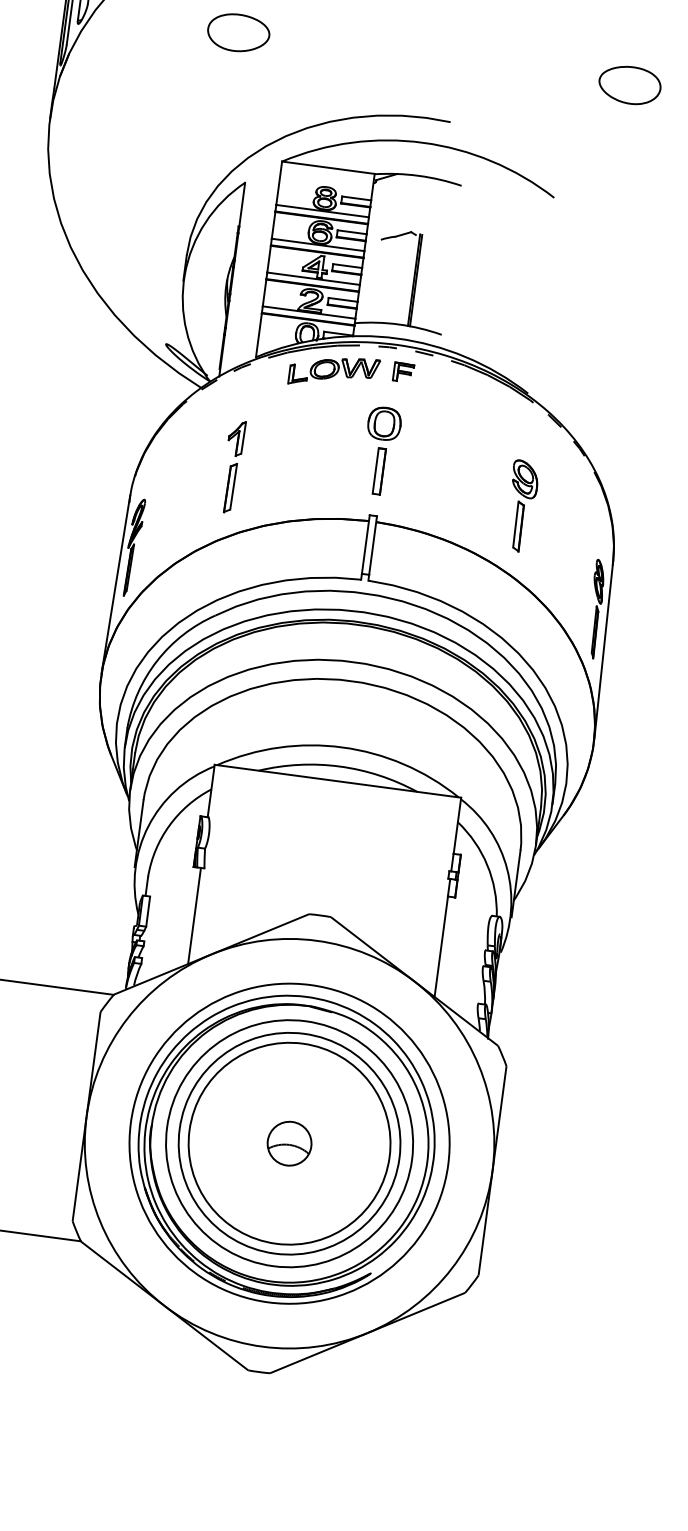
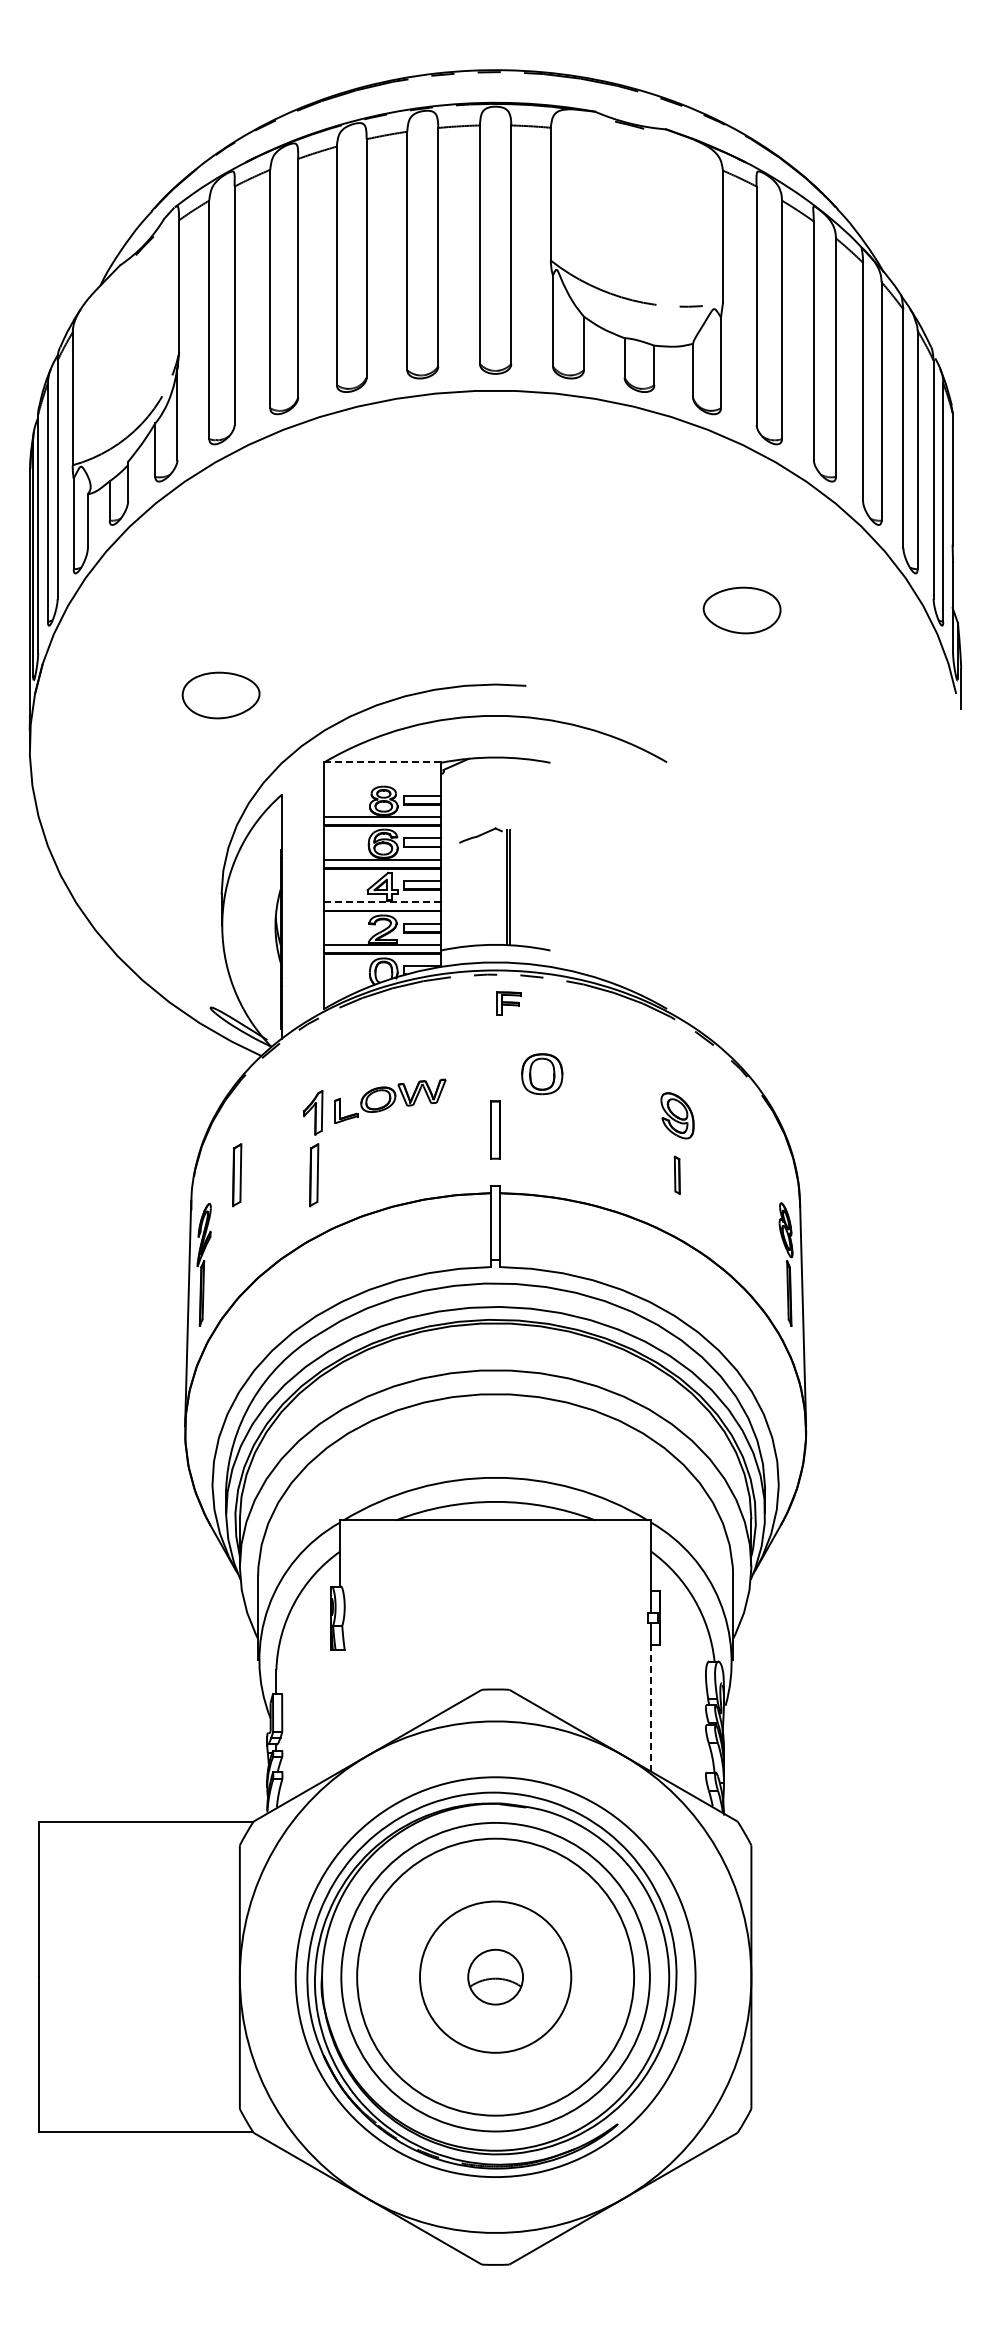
part: (238, 33) -> (220, 695), moved
line: (328, 167) -> (382, 762), solid -> dashed
line: (312, 278) -> (381, 902), solid -> dashed
part: (334, 371) -> (390, 1100), moved
part: (384, 424) -> (542, 1074), moved
part: (169, 480) -> (237, 1175), added
part: (518, 526) -> (677, 1175), size x0.6
line: (194, 915) -> (340, 1710), removed
line: (441, 946) -> (650, 1707), solid -> dashed
circle: (289, 1143) -> (495, 1977), size x0.6

